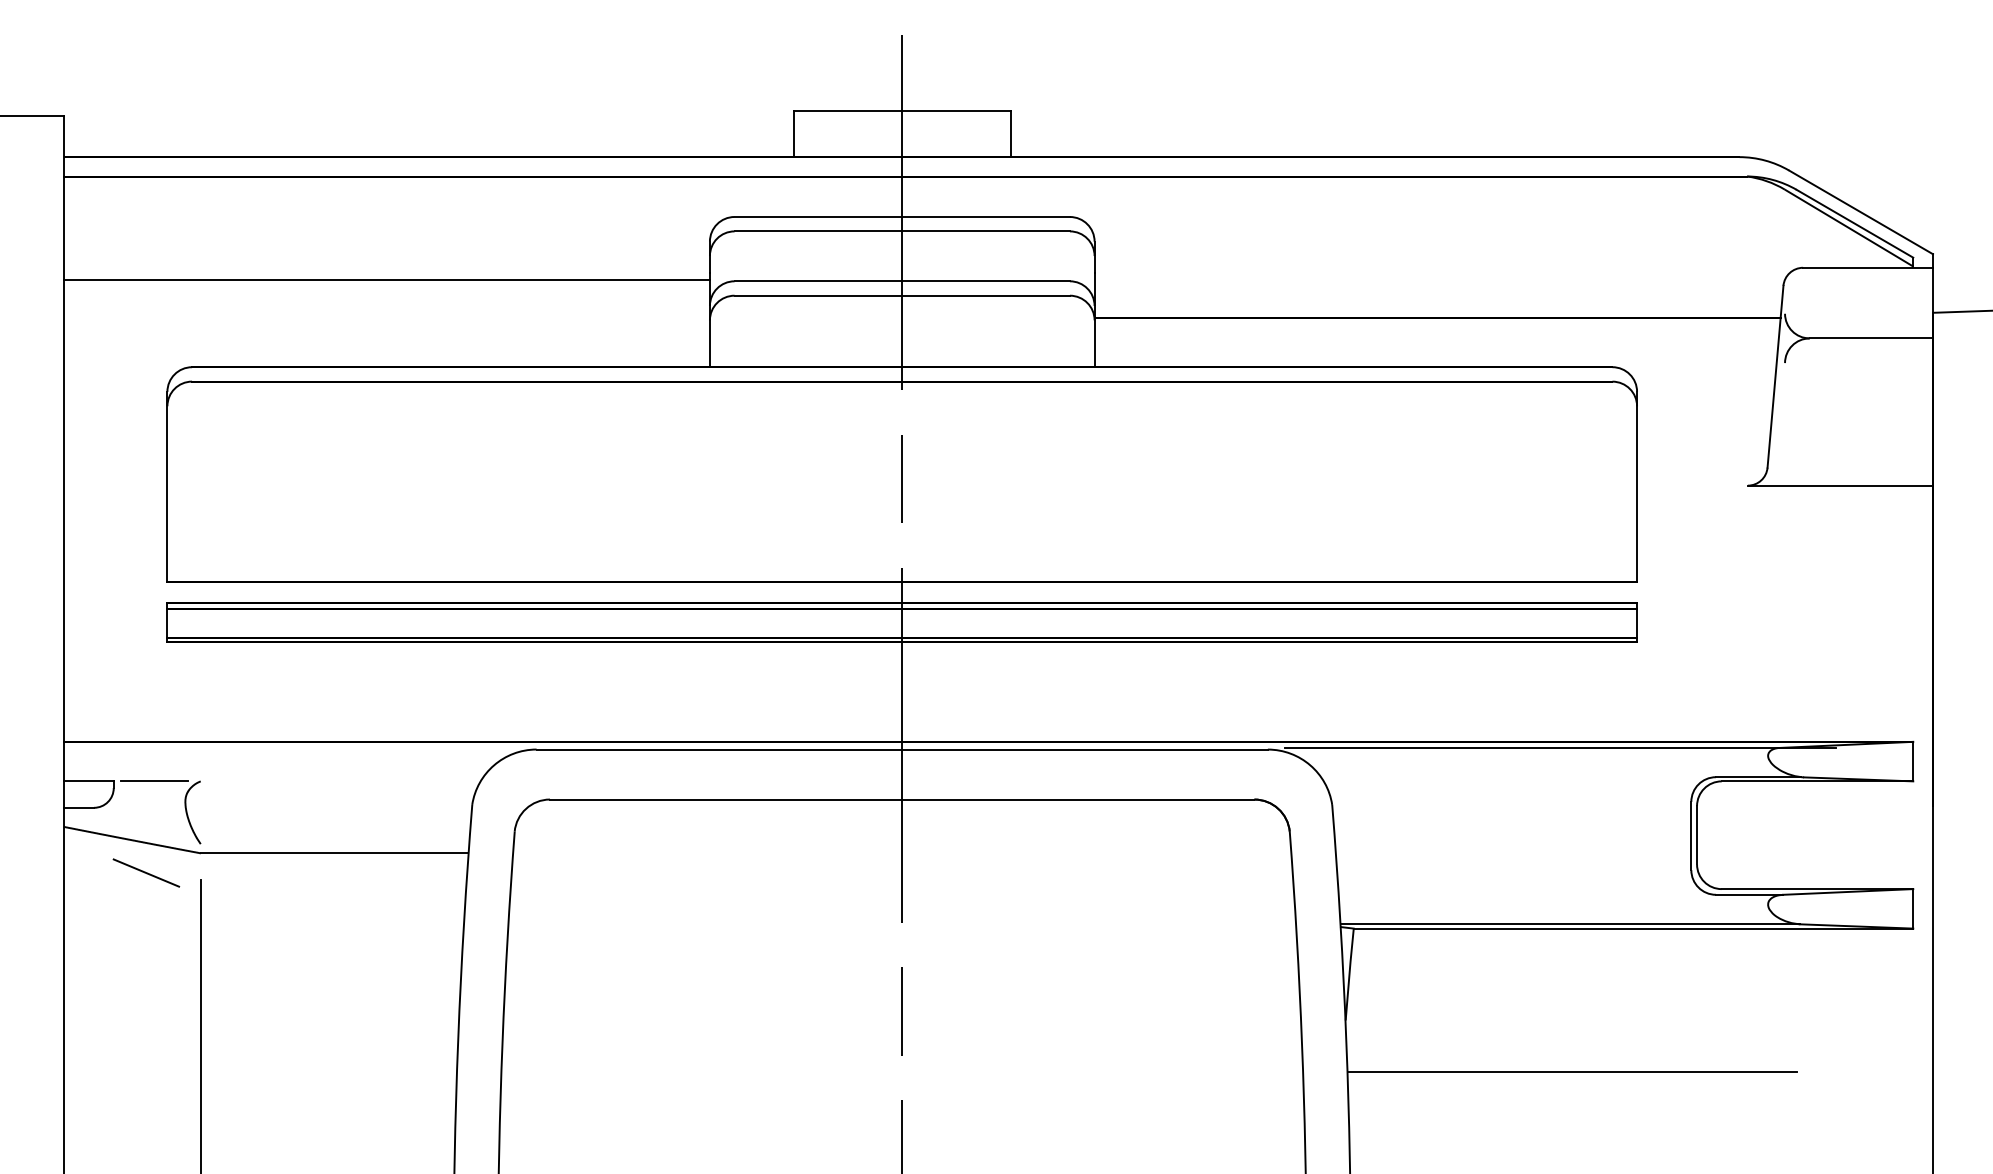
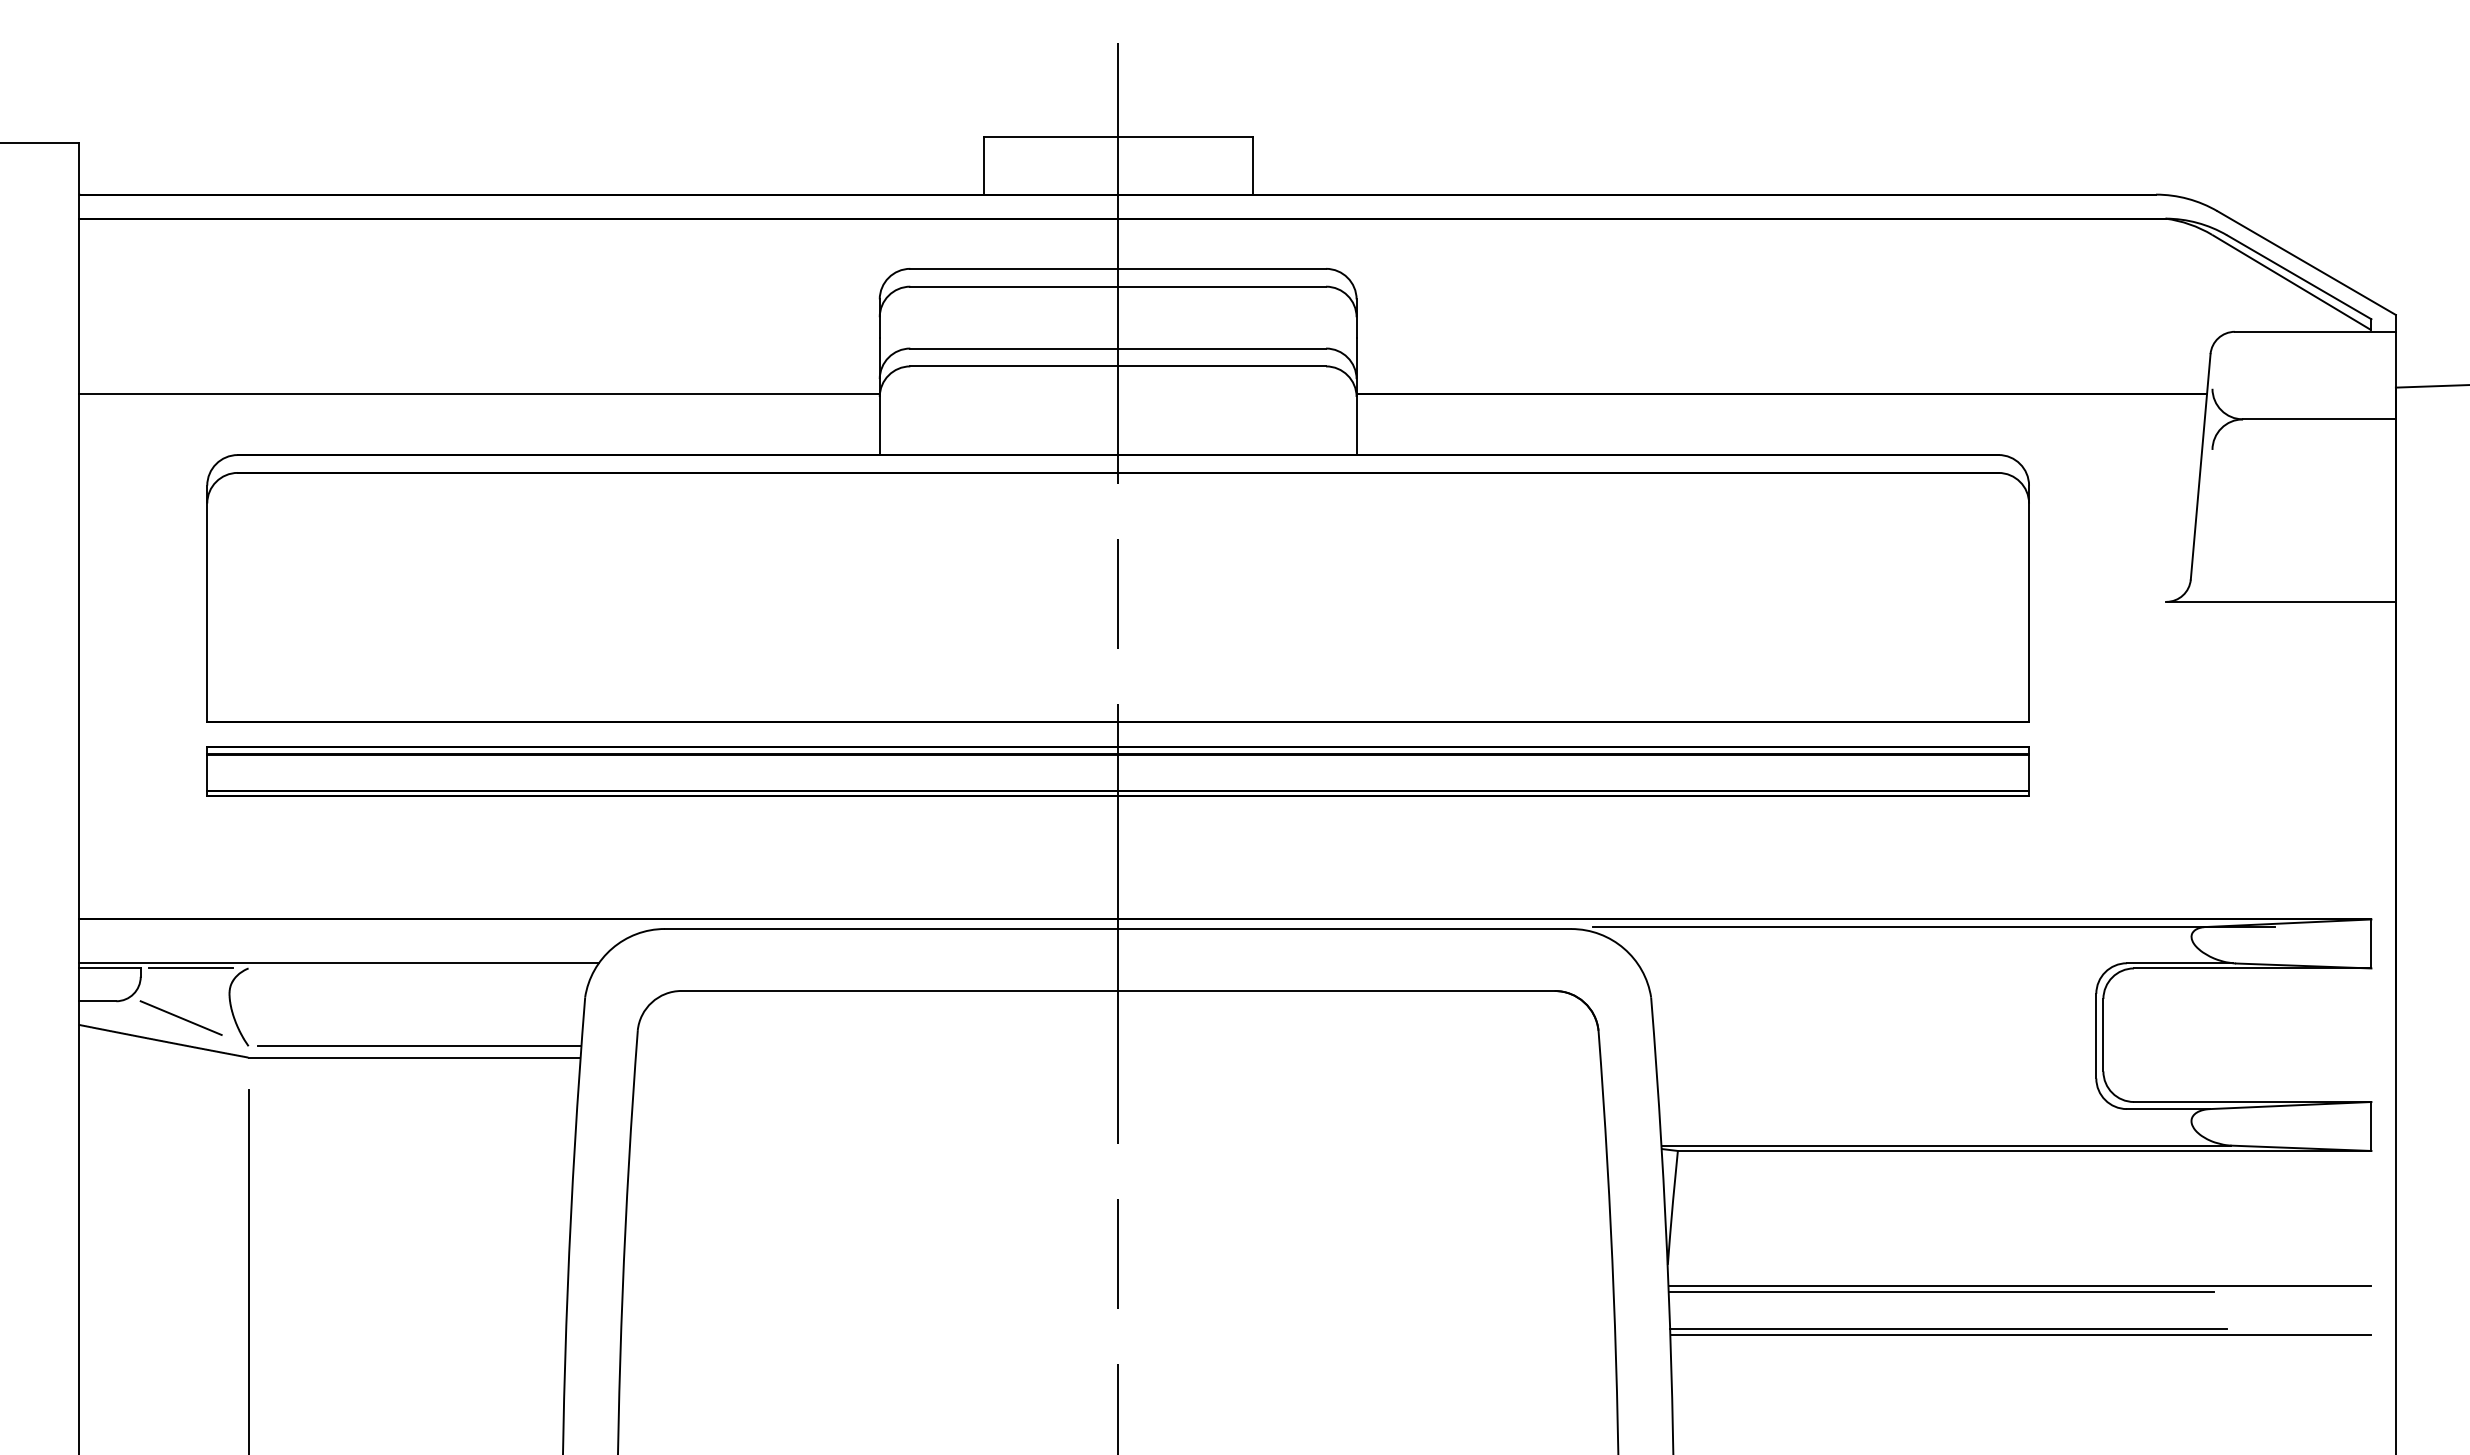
line: (386, 280) -> (478, 394), moved
line: (273, 777) -> (338, 963), added
line: (338, 844) -> (419, 1046), added
line: (145, 872) -> (180, 1017), moved
line: (1629, 1037) -> (2019, 1285), added
line: (1566, 1042) -> (1941, 1292), added
line: (1630, 1076) -> (2020, 1334), added

